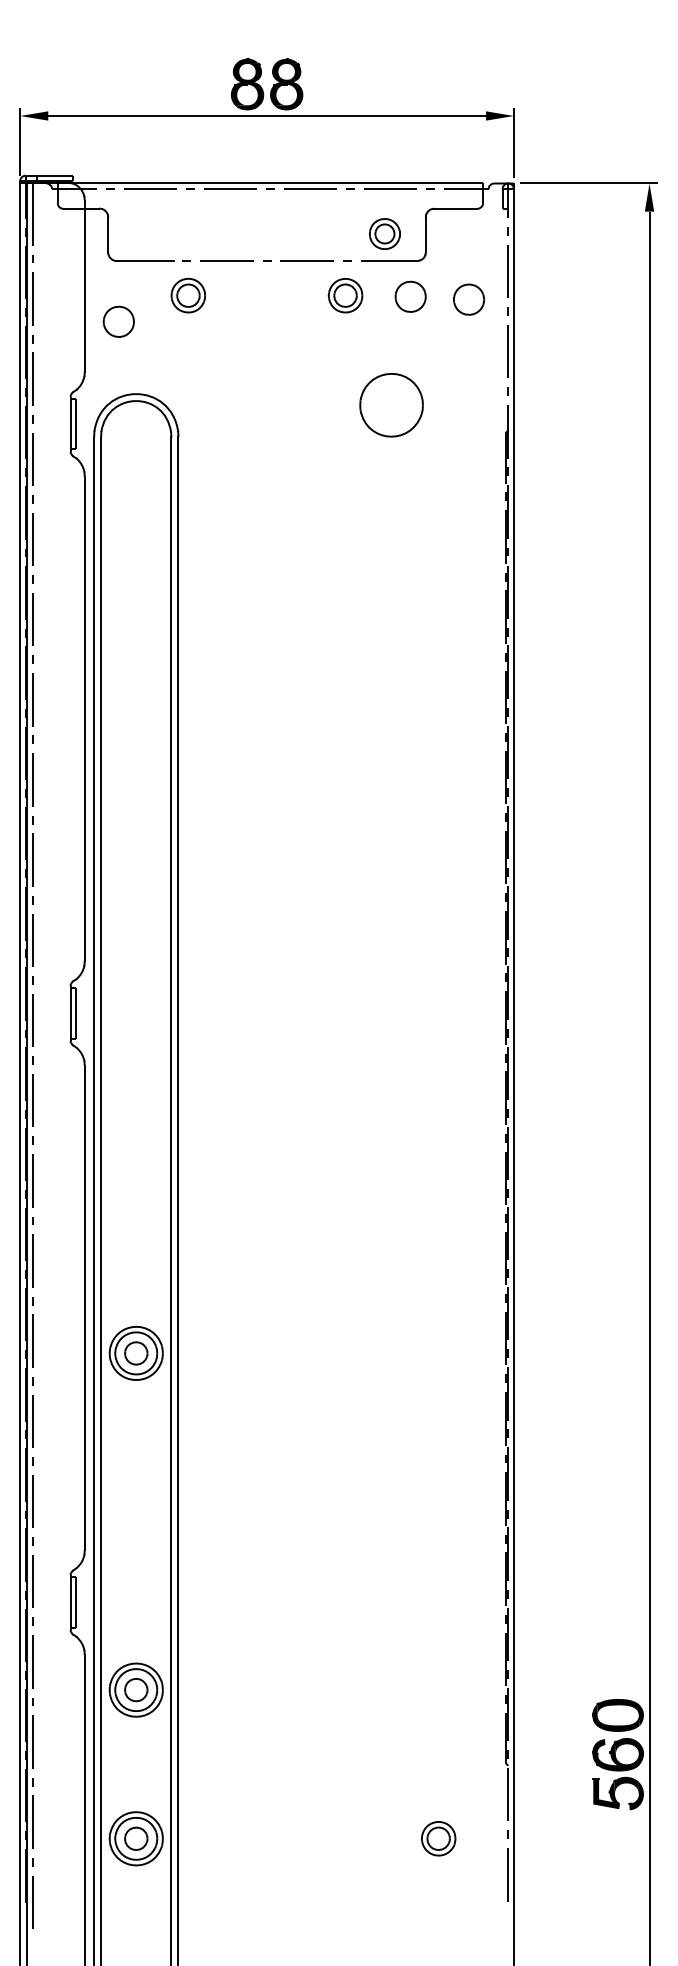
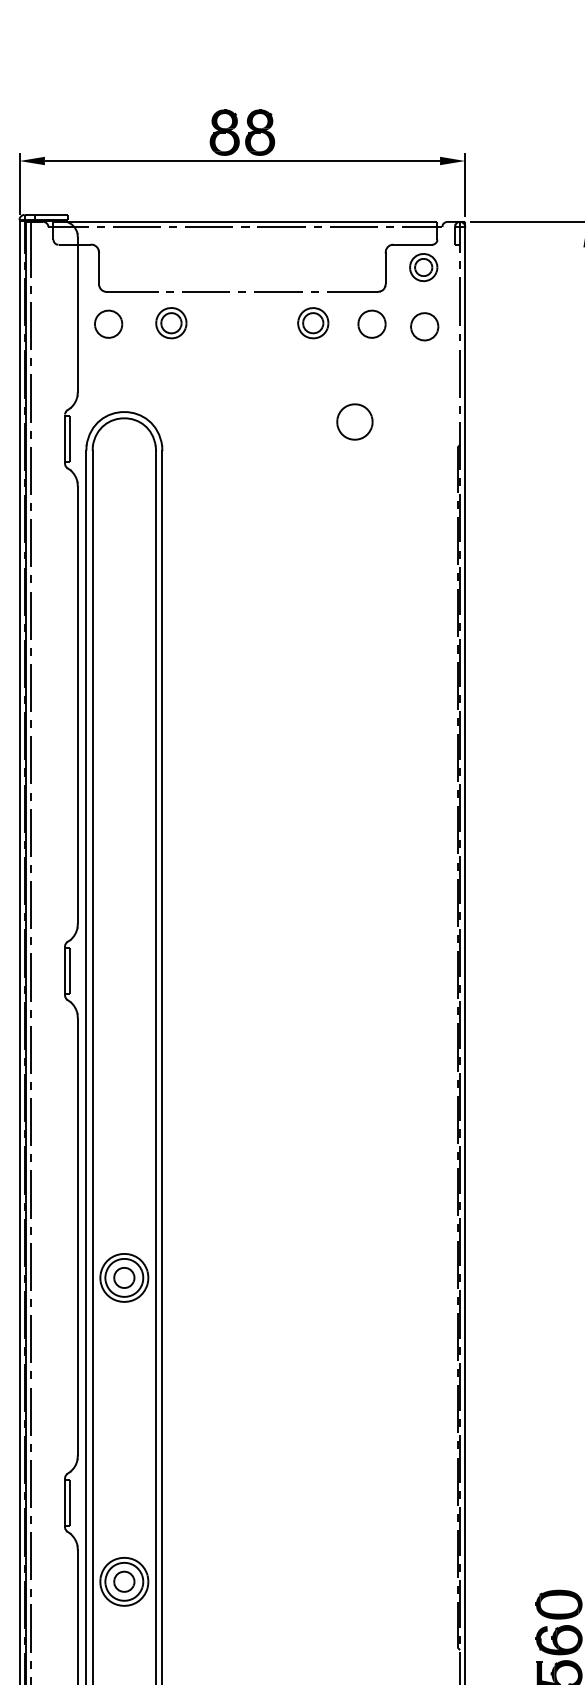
part: (384, 233) -> (423, 267), moved
part: (118, 321) -> (108, 323), moved
part: (391, 404) -> (354, 421), size x0.62

